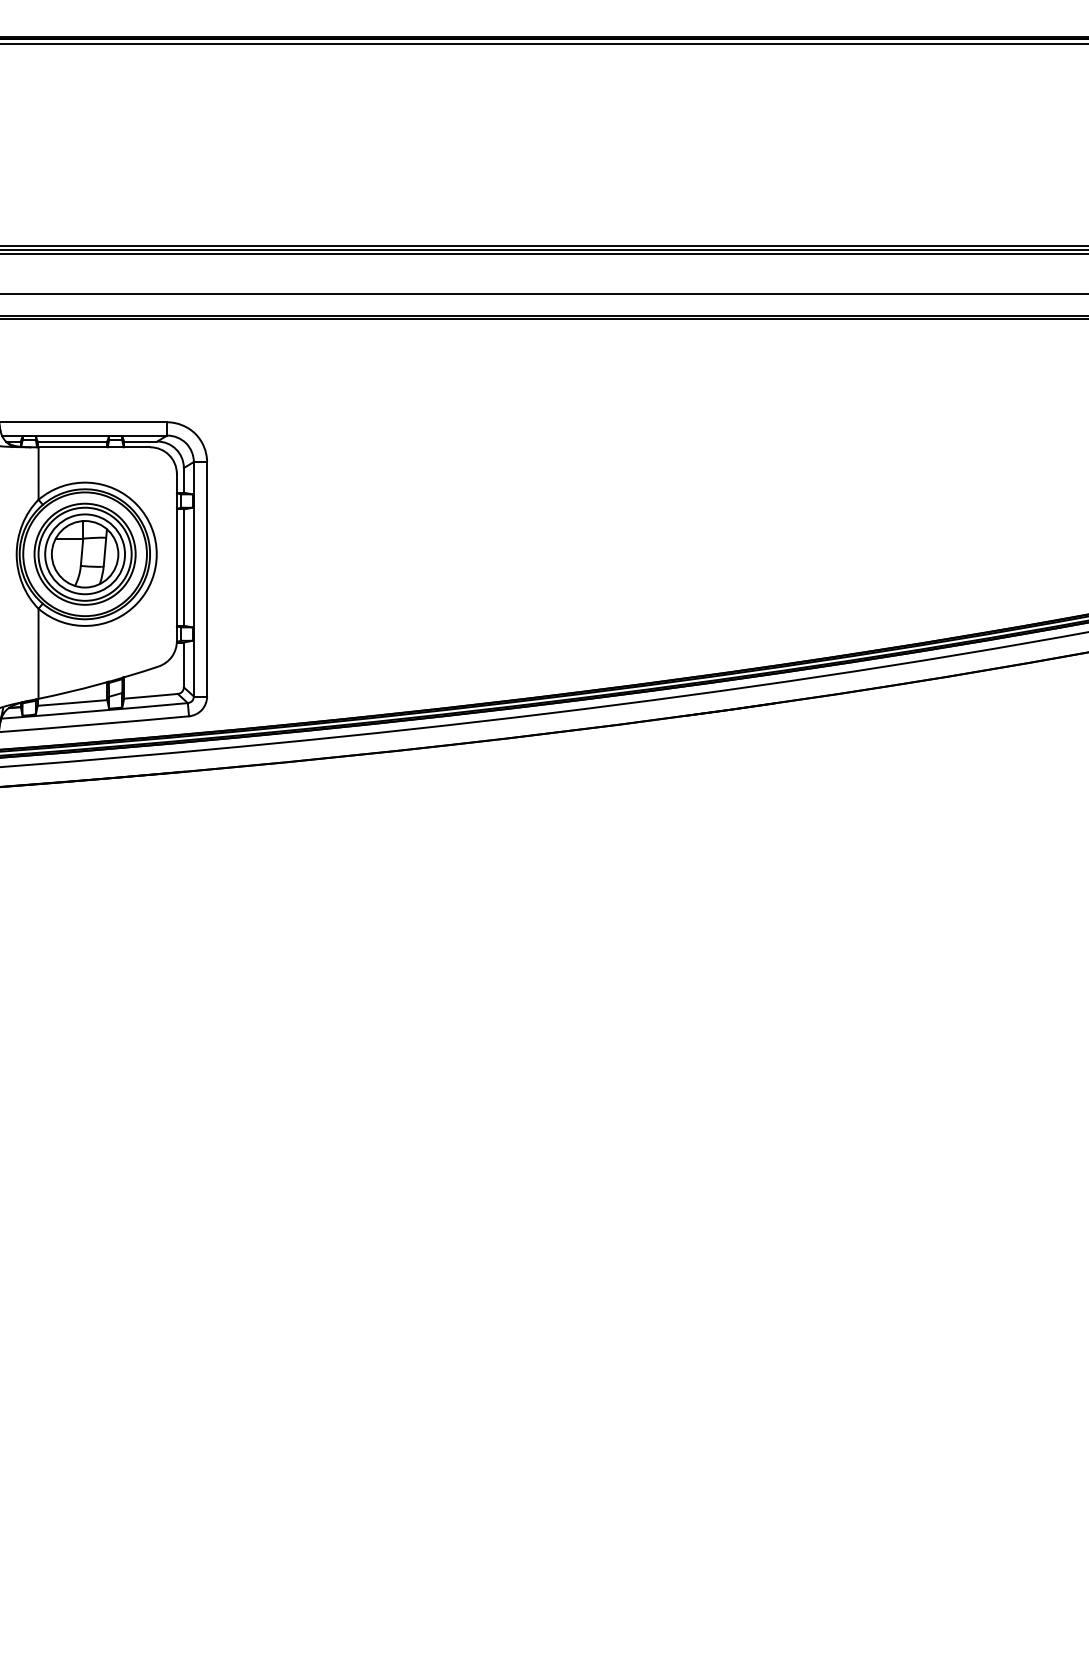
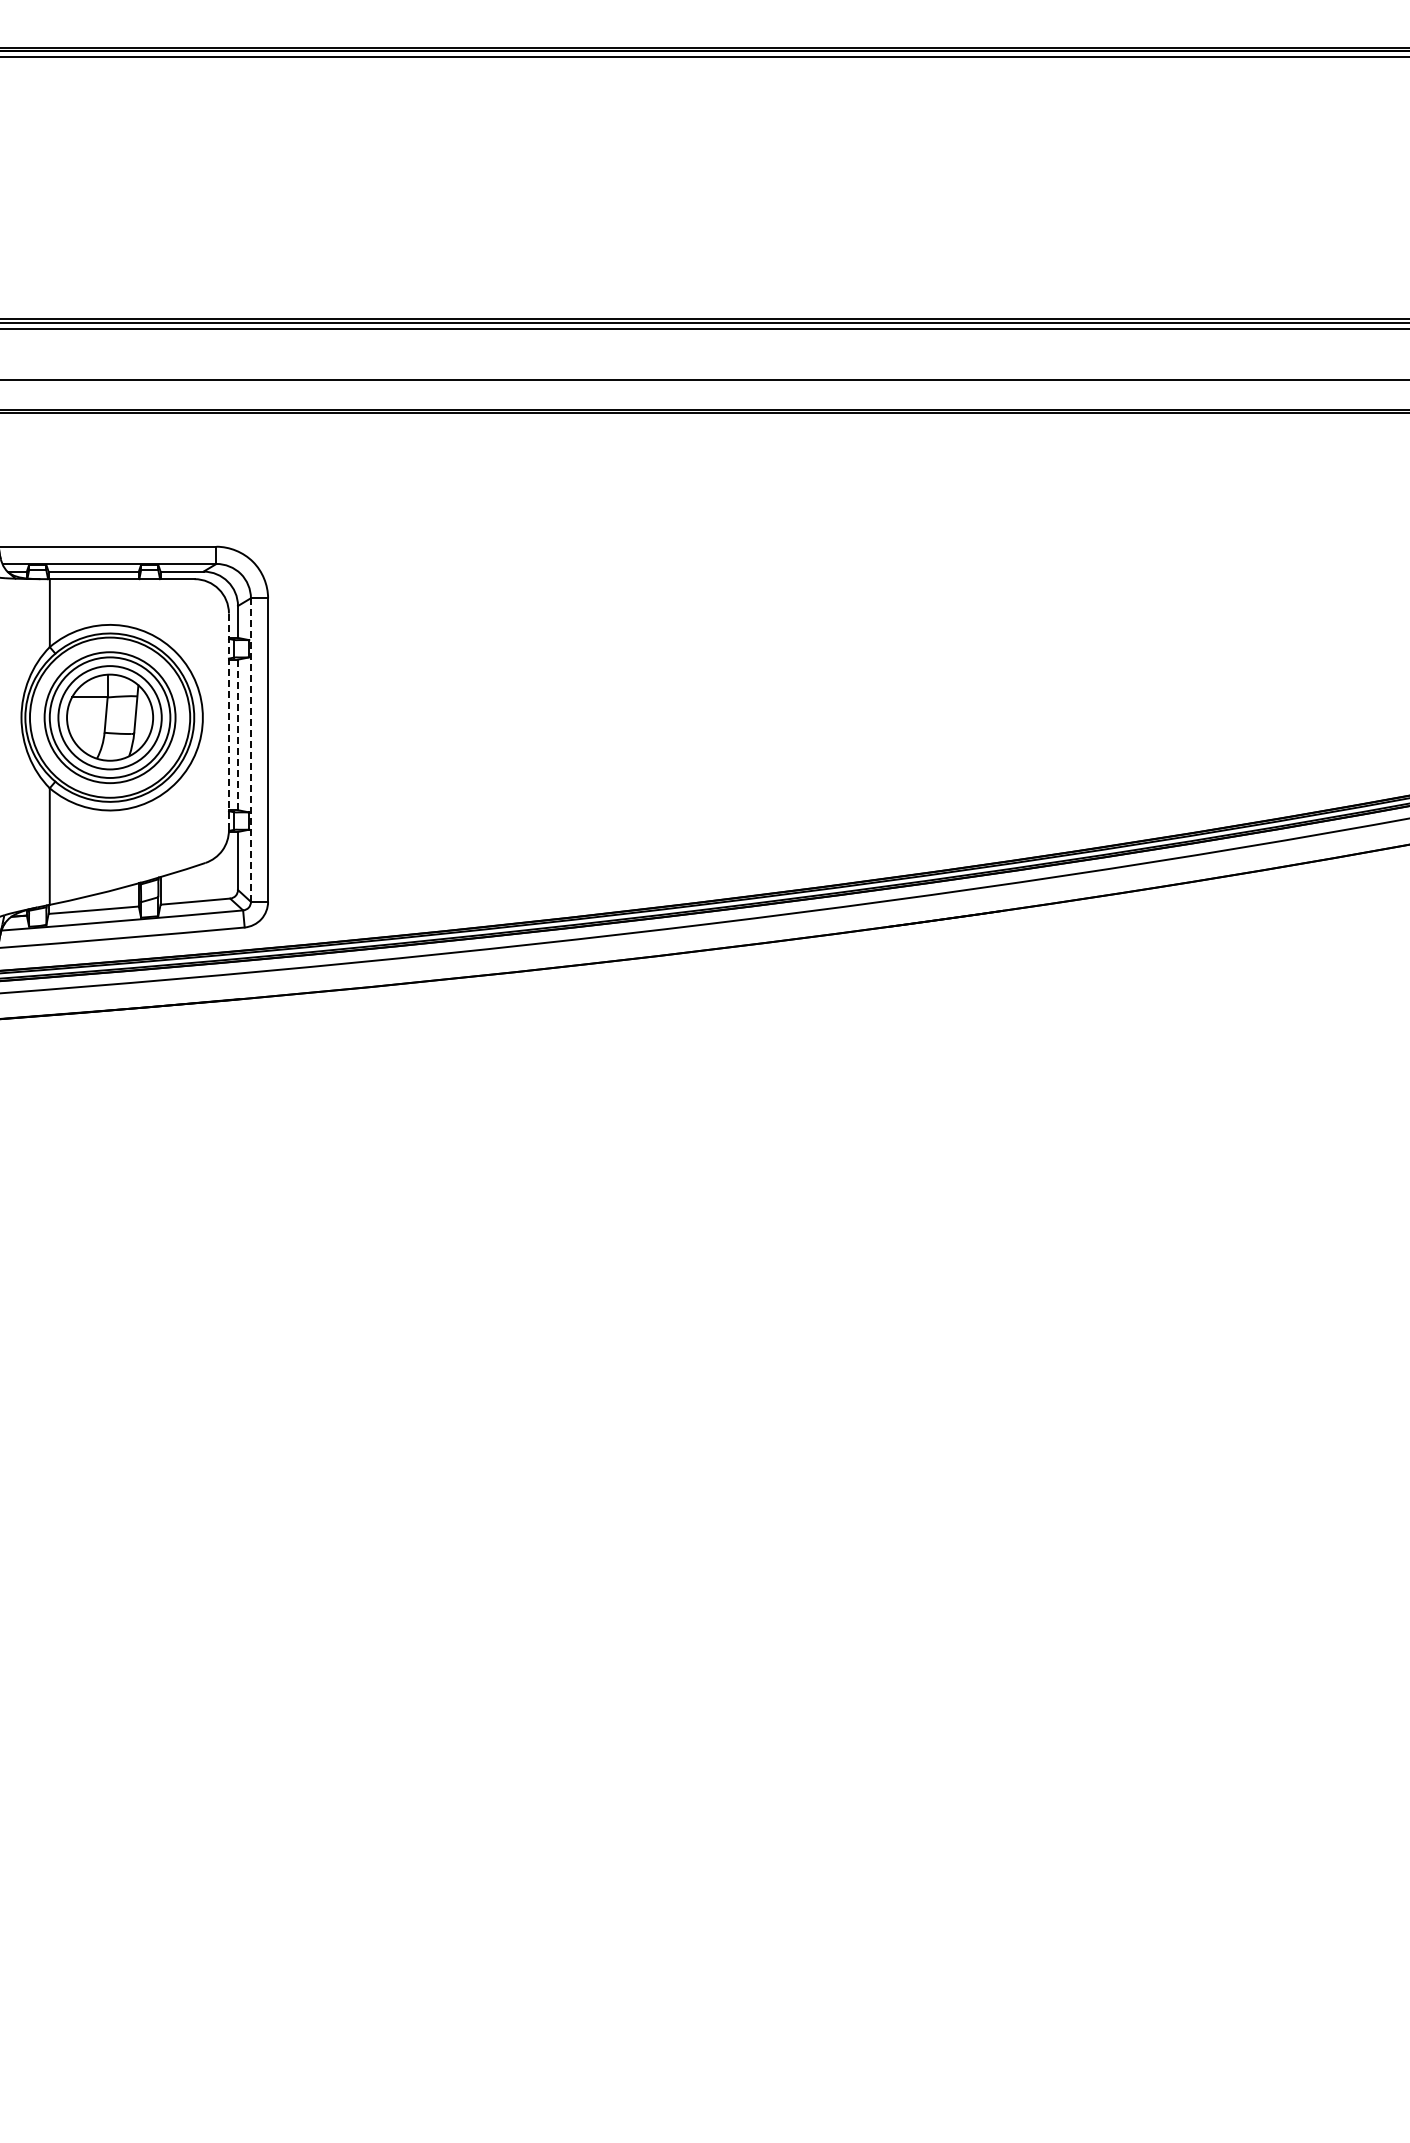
line: (176, 558) -> (228, 722), solid -> dashed
line: (184, 568) -> (238, 735), solid -> dashed
line: (193, 579) -> (250, 750), solid -> dashed

